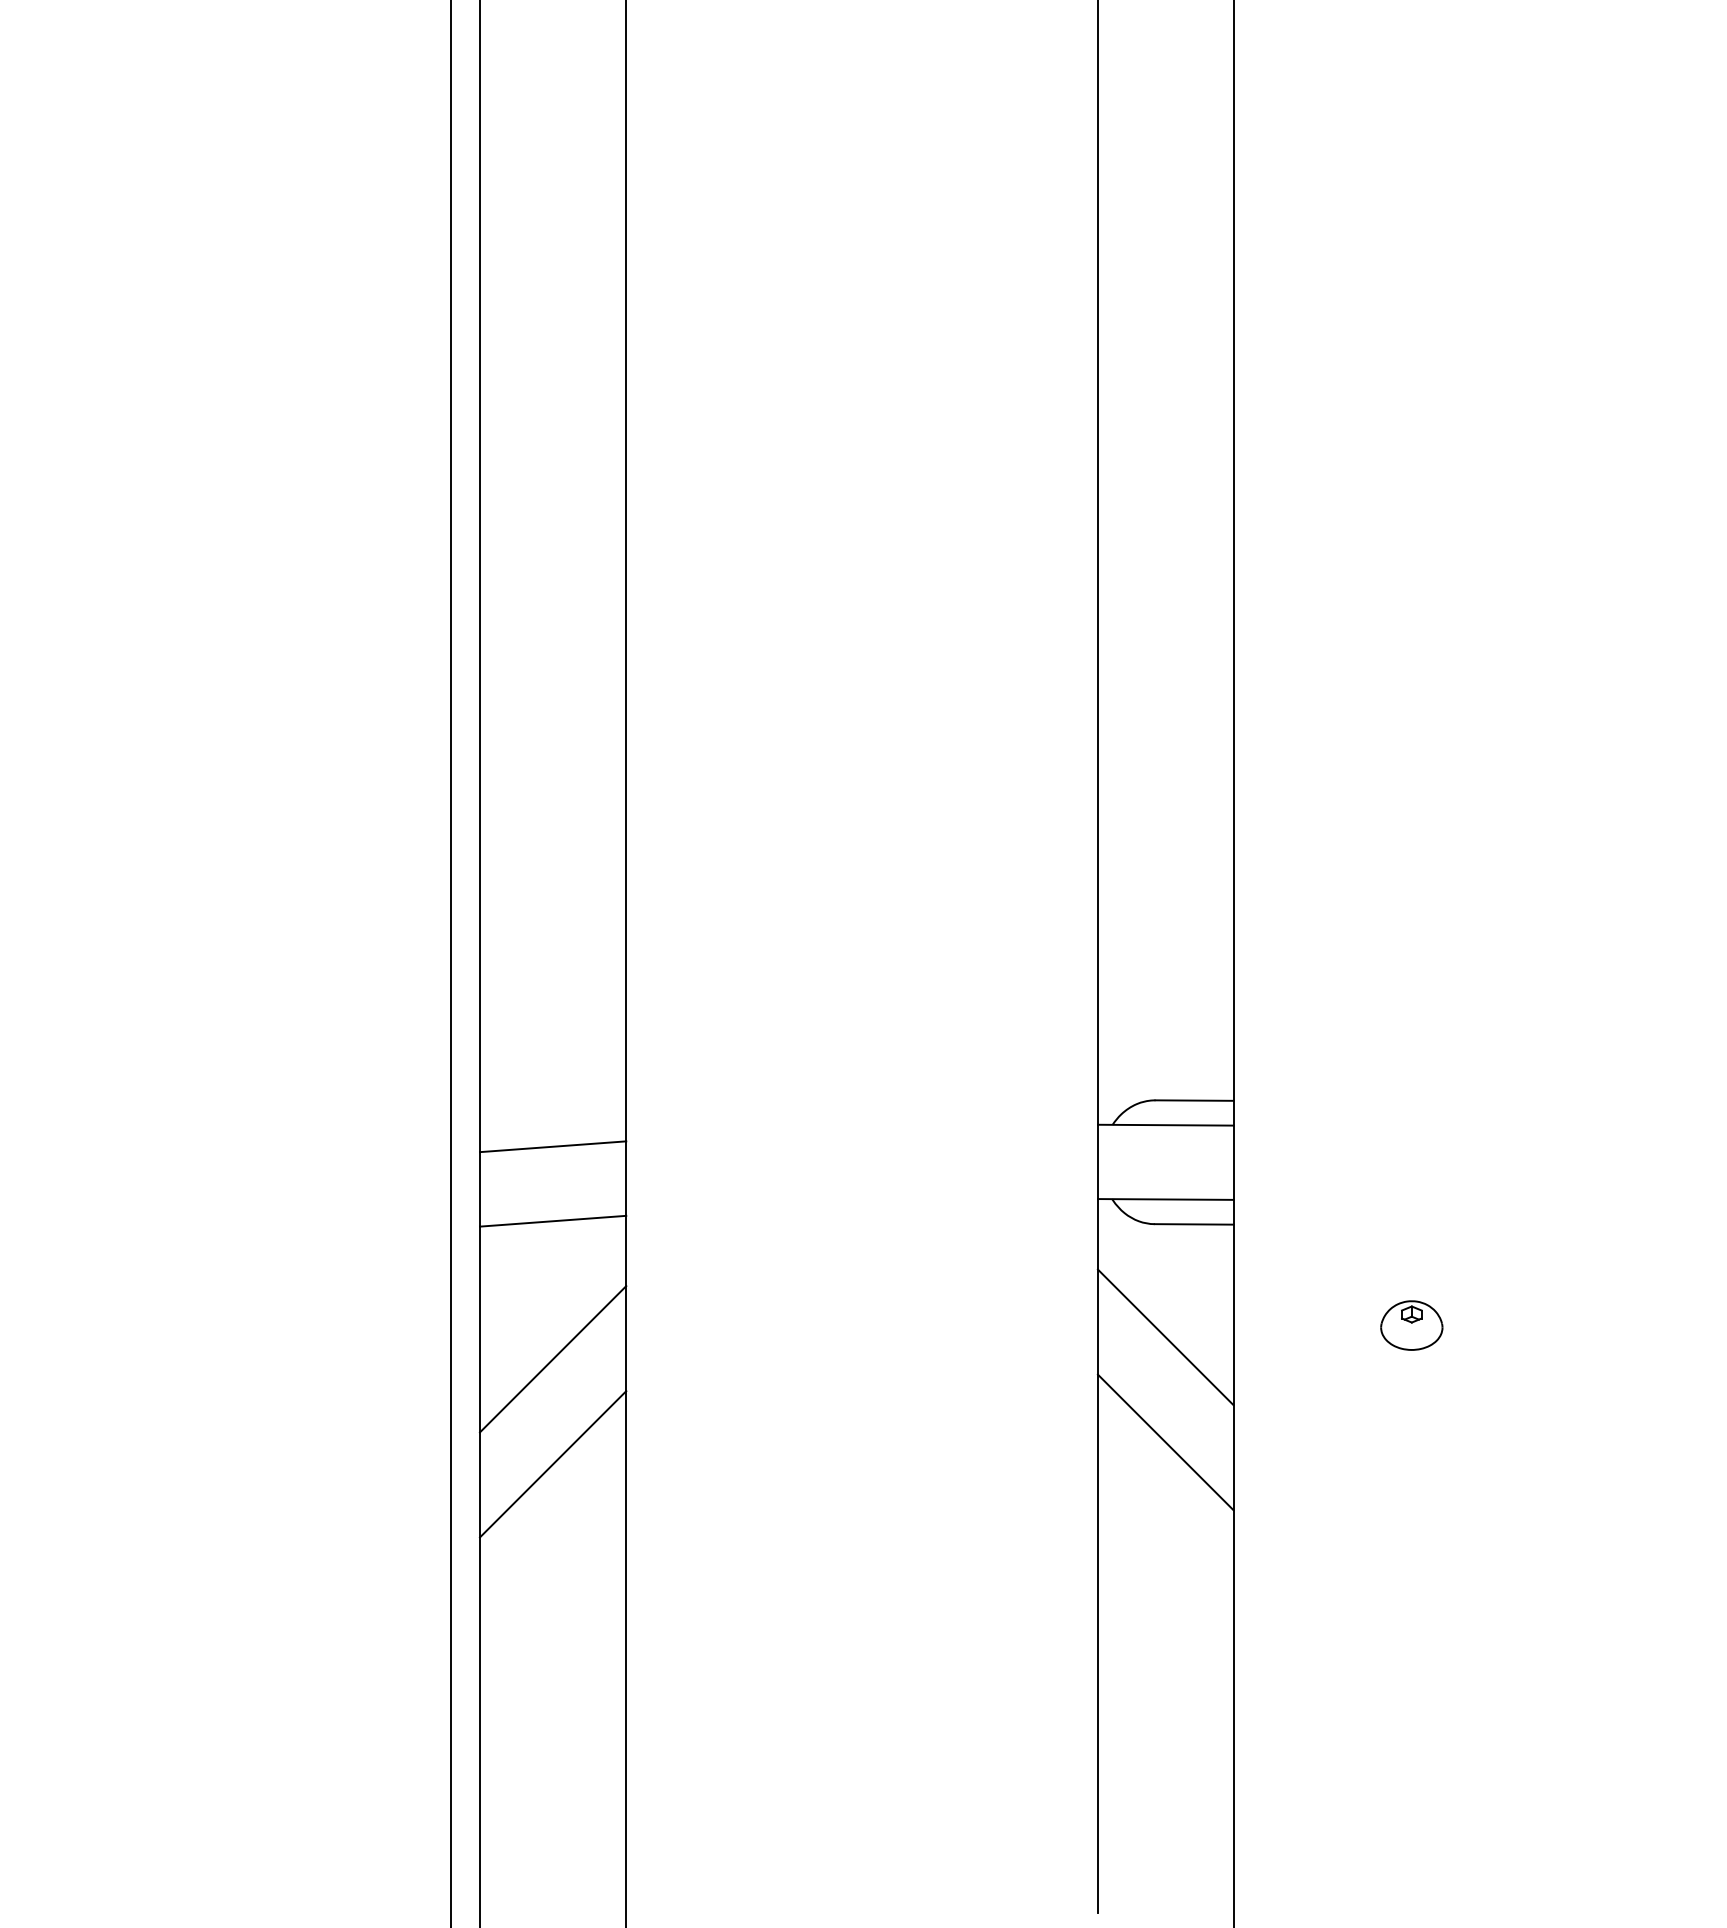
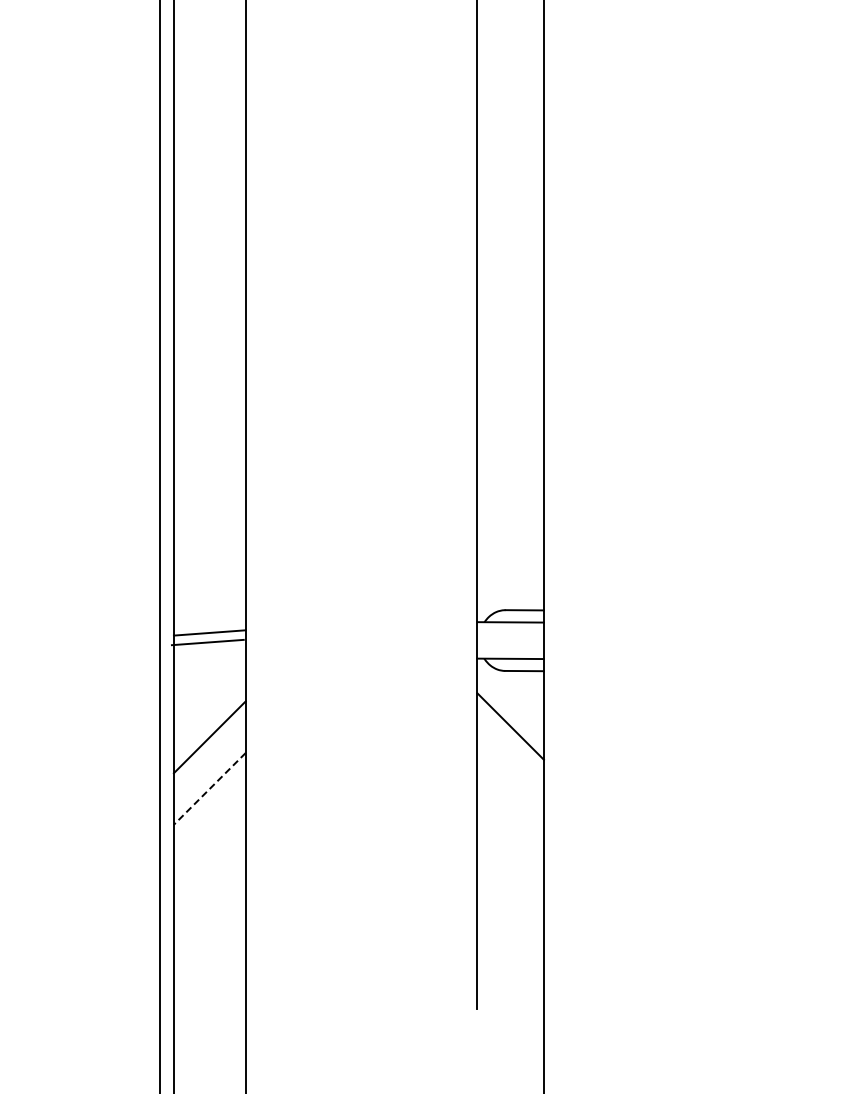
line: (552, 1221) -> (207, 642), moved
part: (1411, 1325) -> (631, 720), removed
line: (1165, 1441) -> (510, 777), removed
line: (552, 1463) -> (209, 788), solid -> dashed

